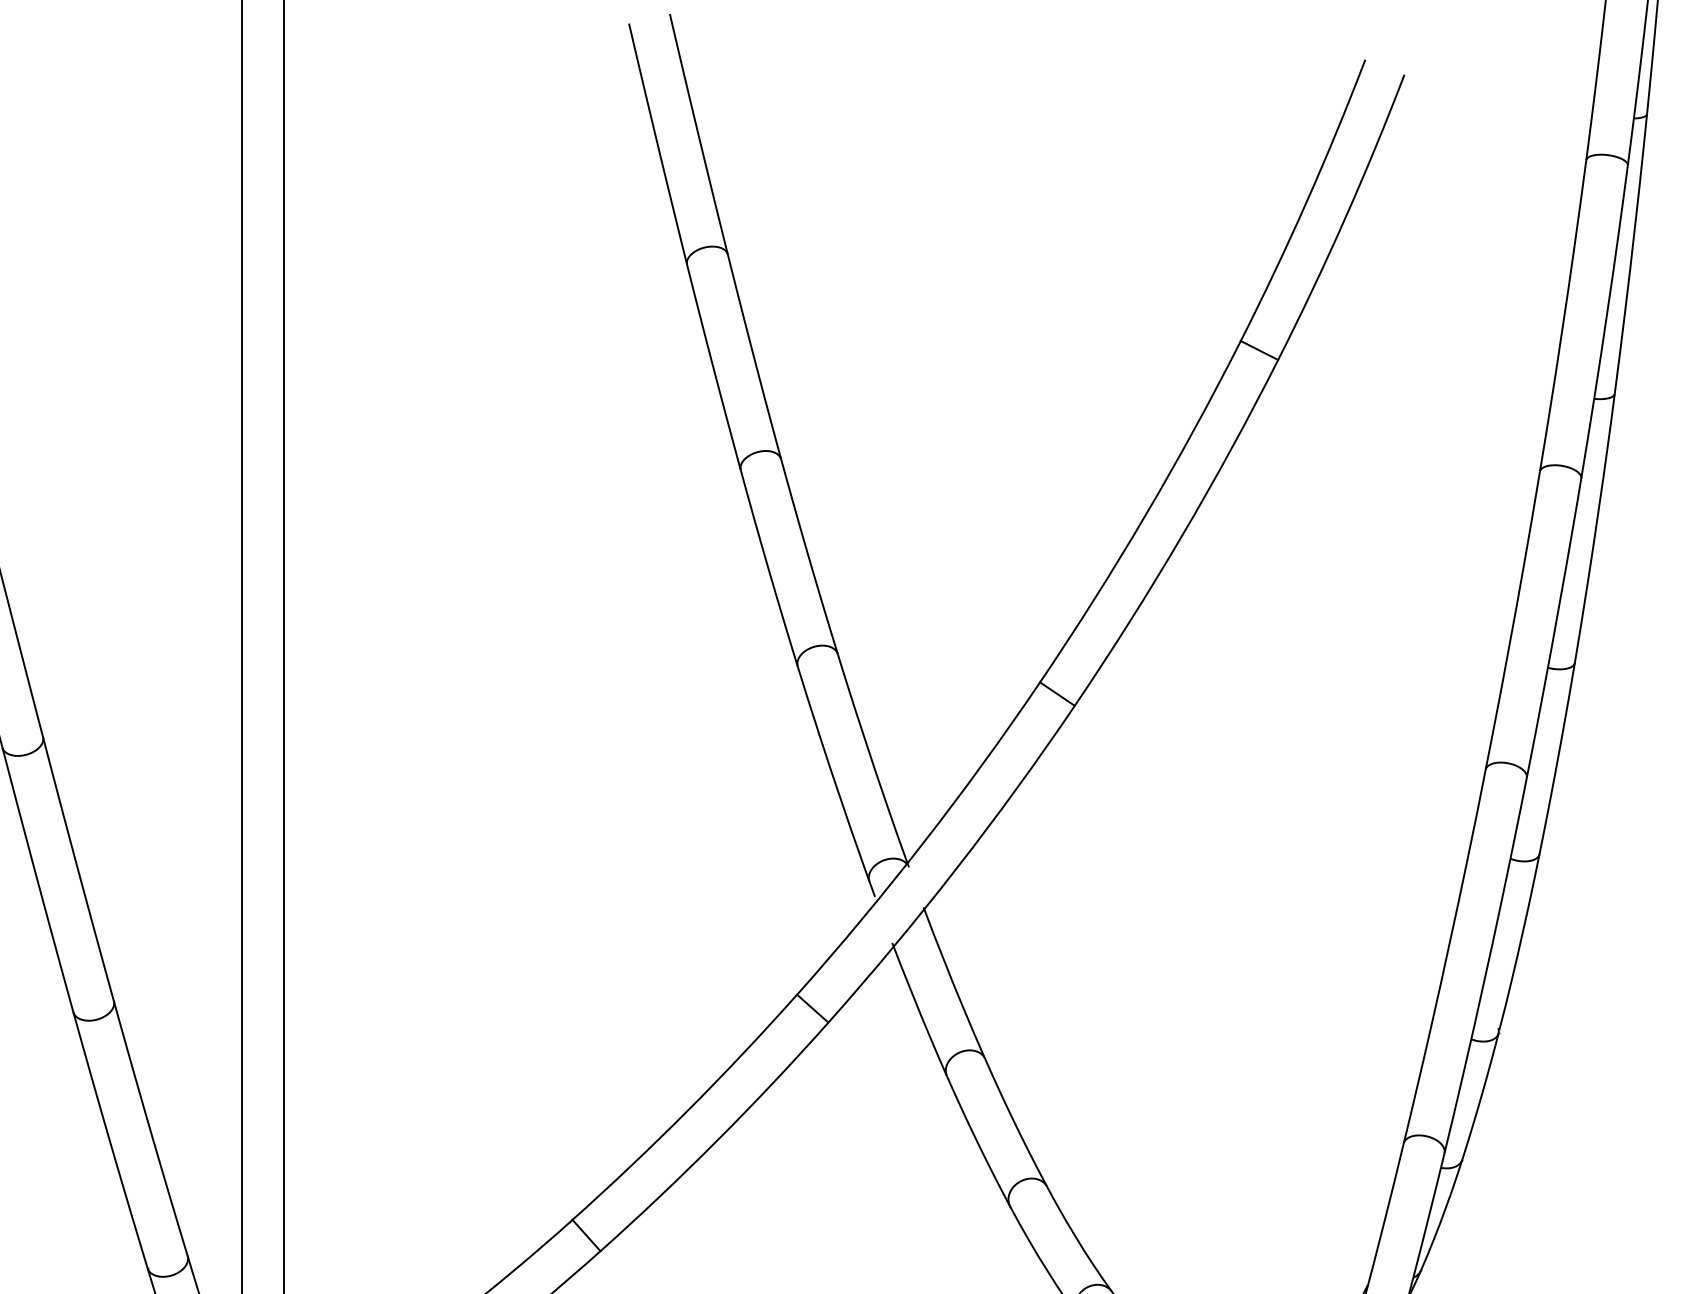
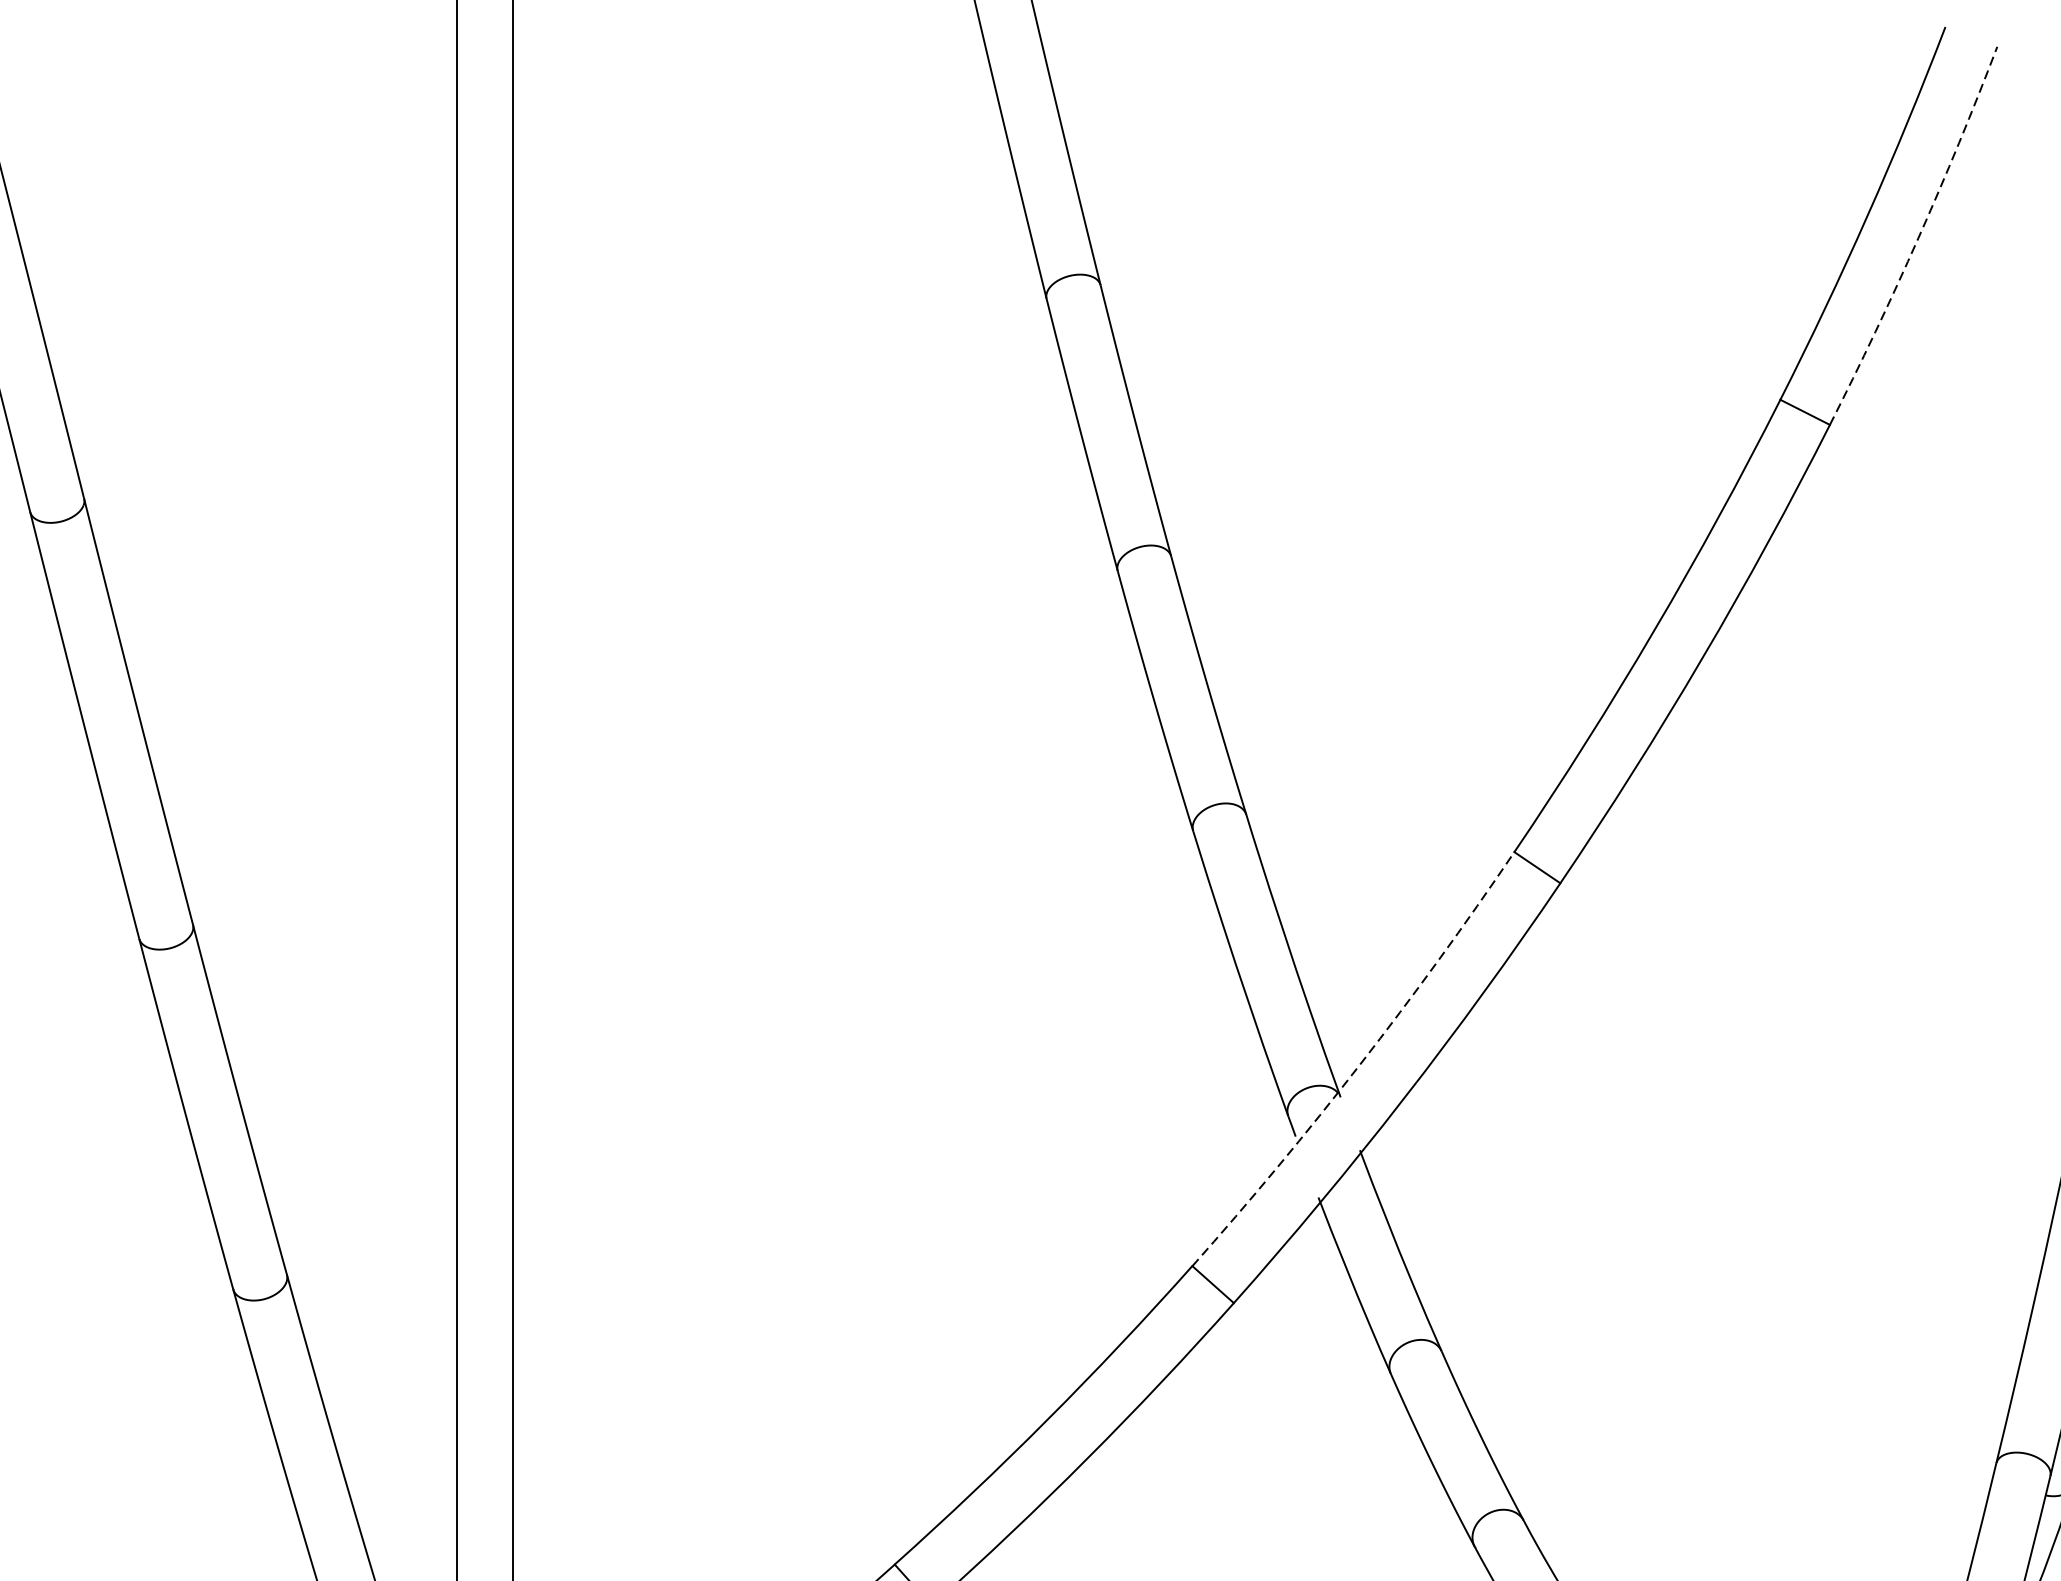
arc: (1344, 218) -> (1917, 237), solid -> dashed
arc: (923, 842) -> (1359, 1064), solid -> dashed

